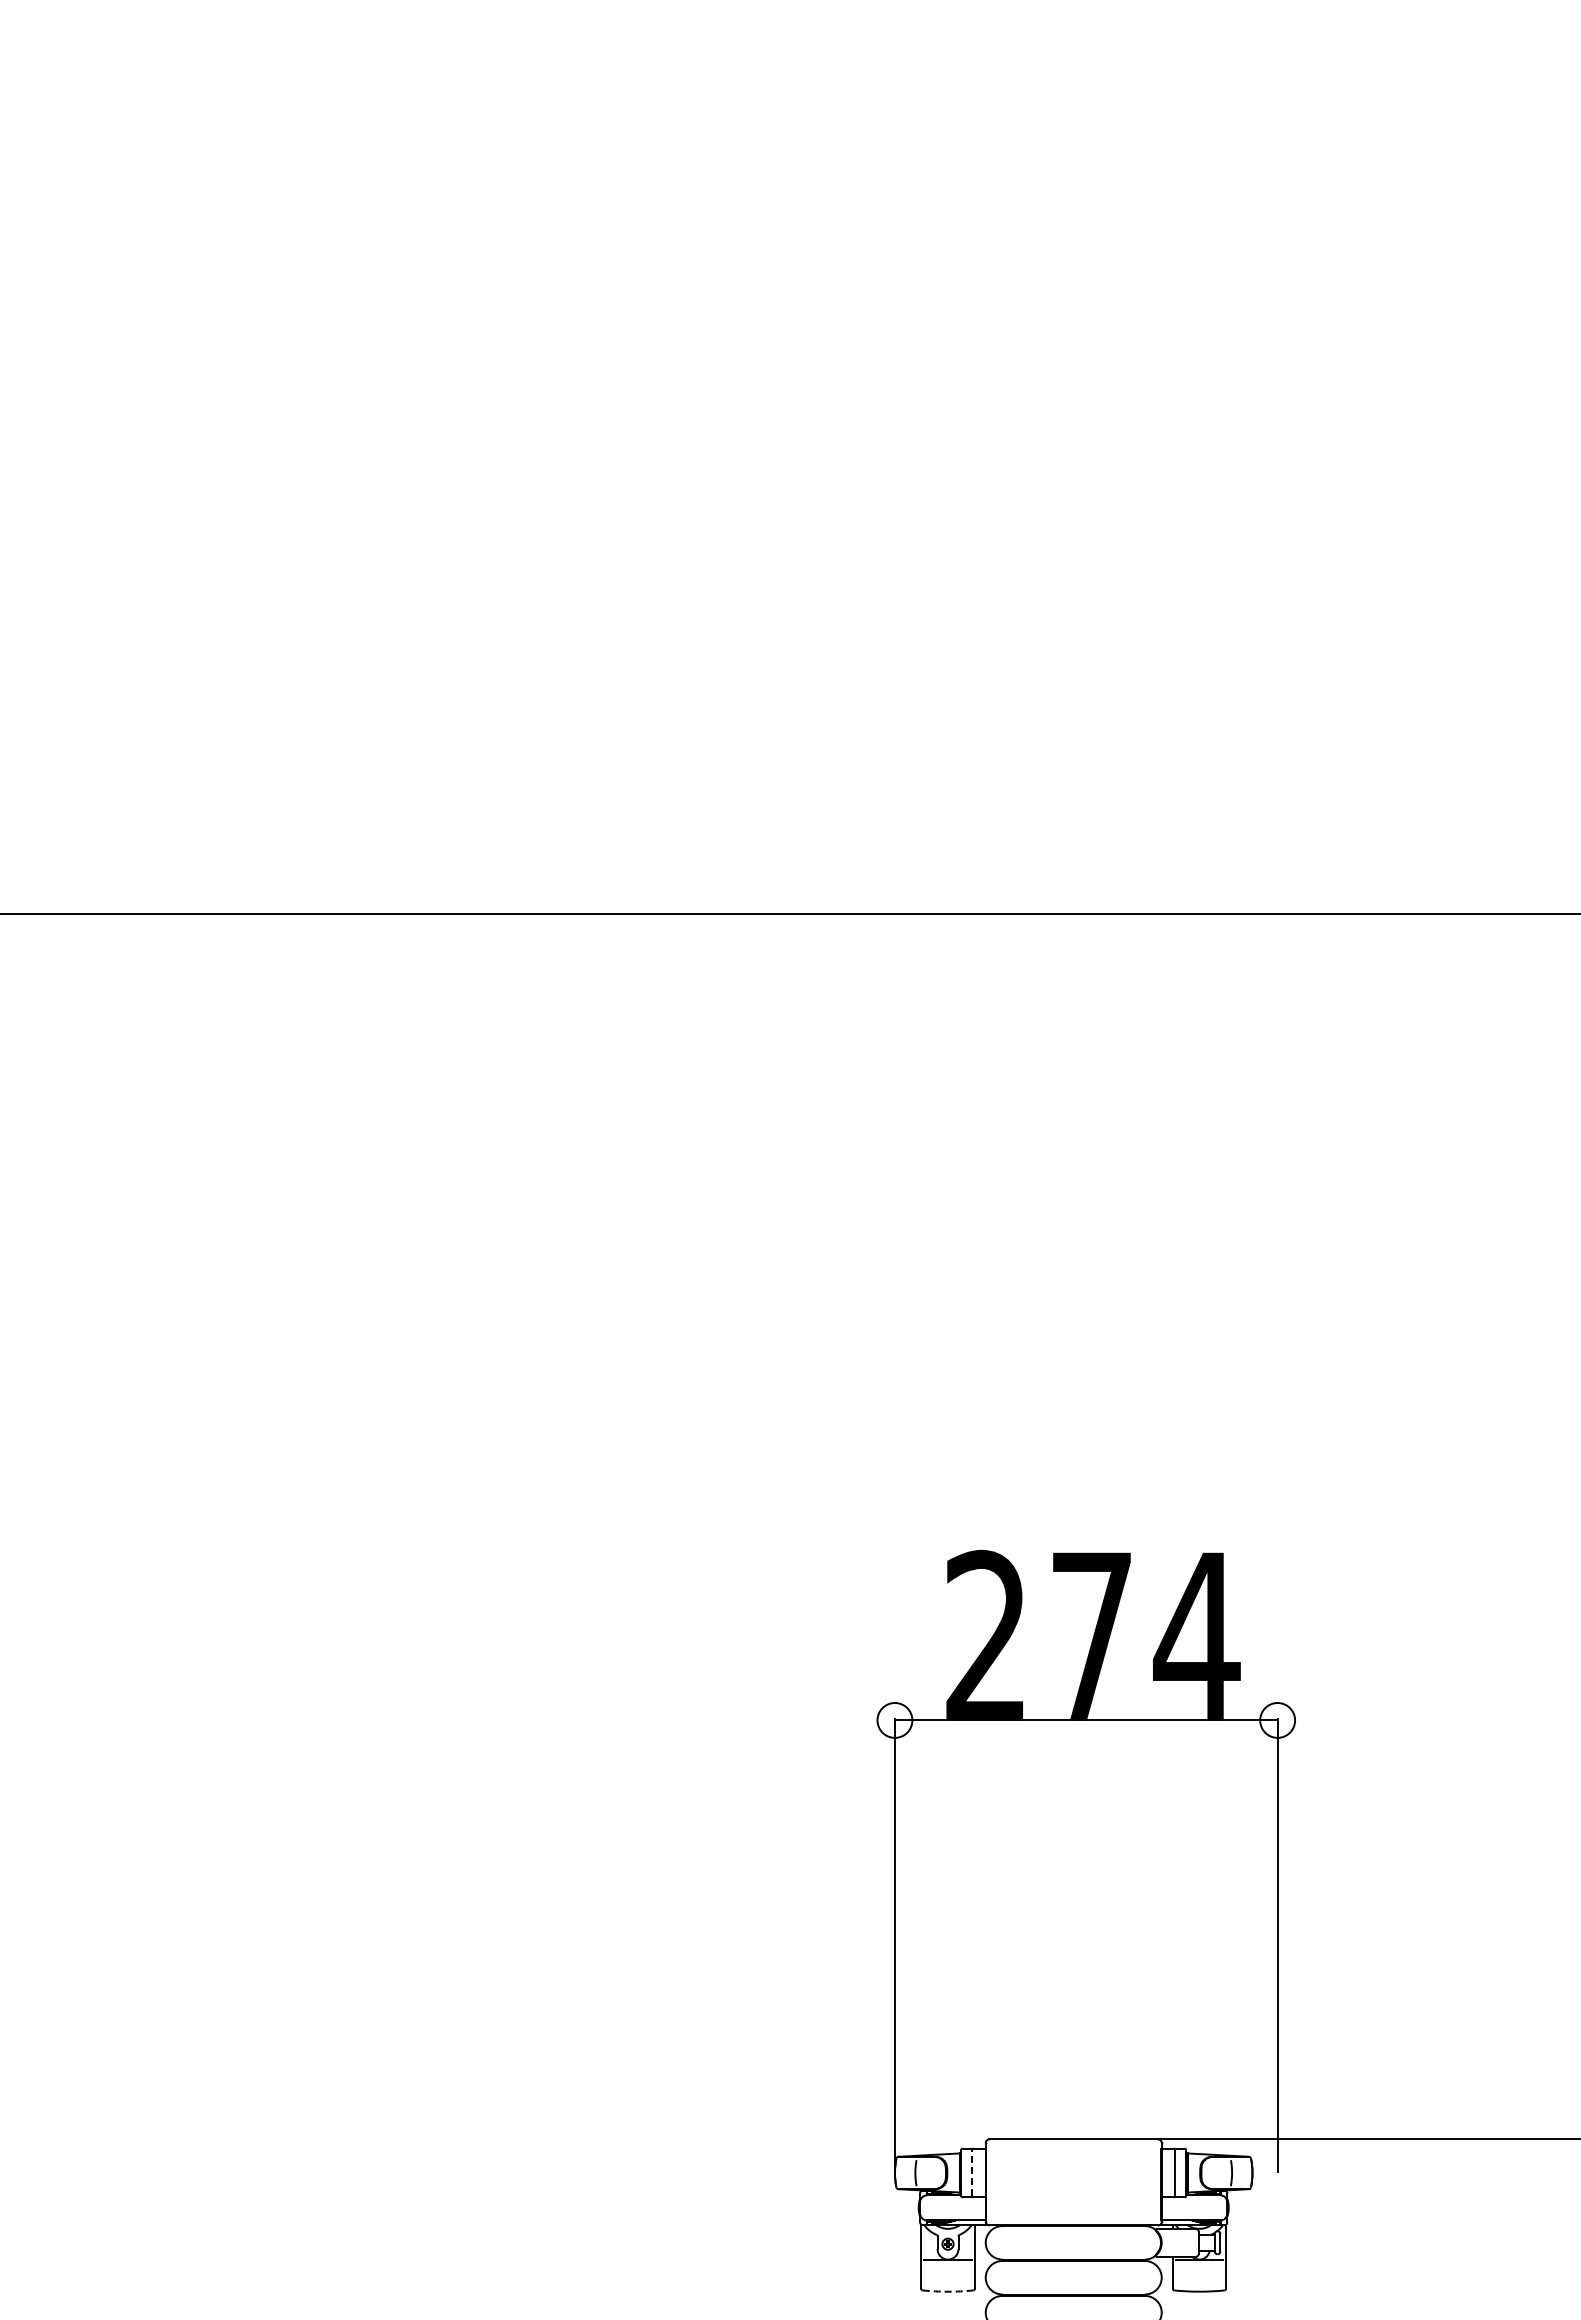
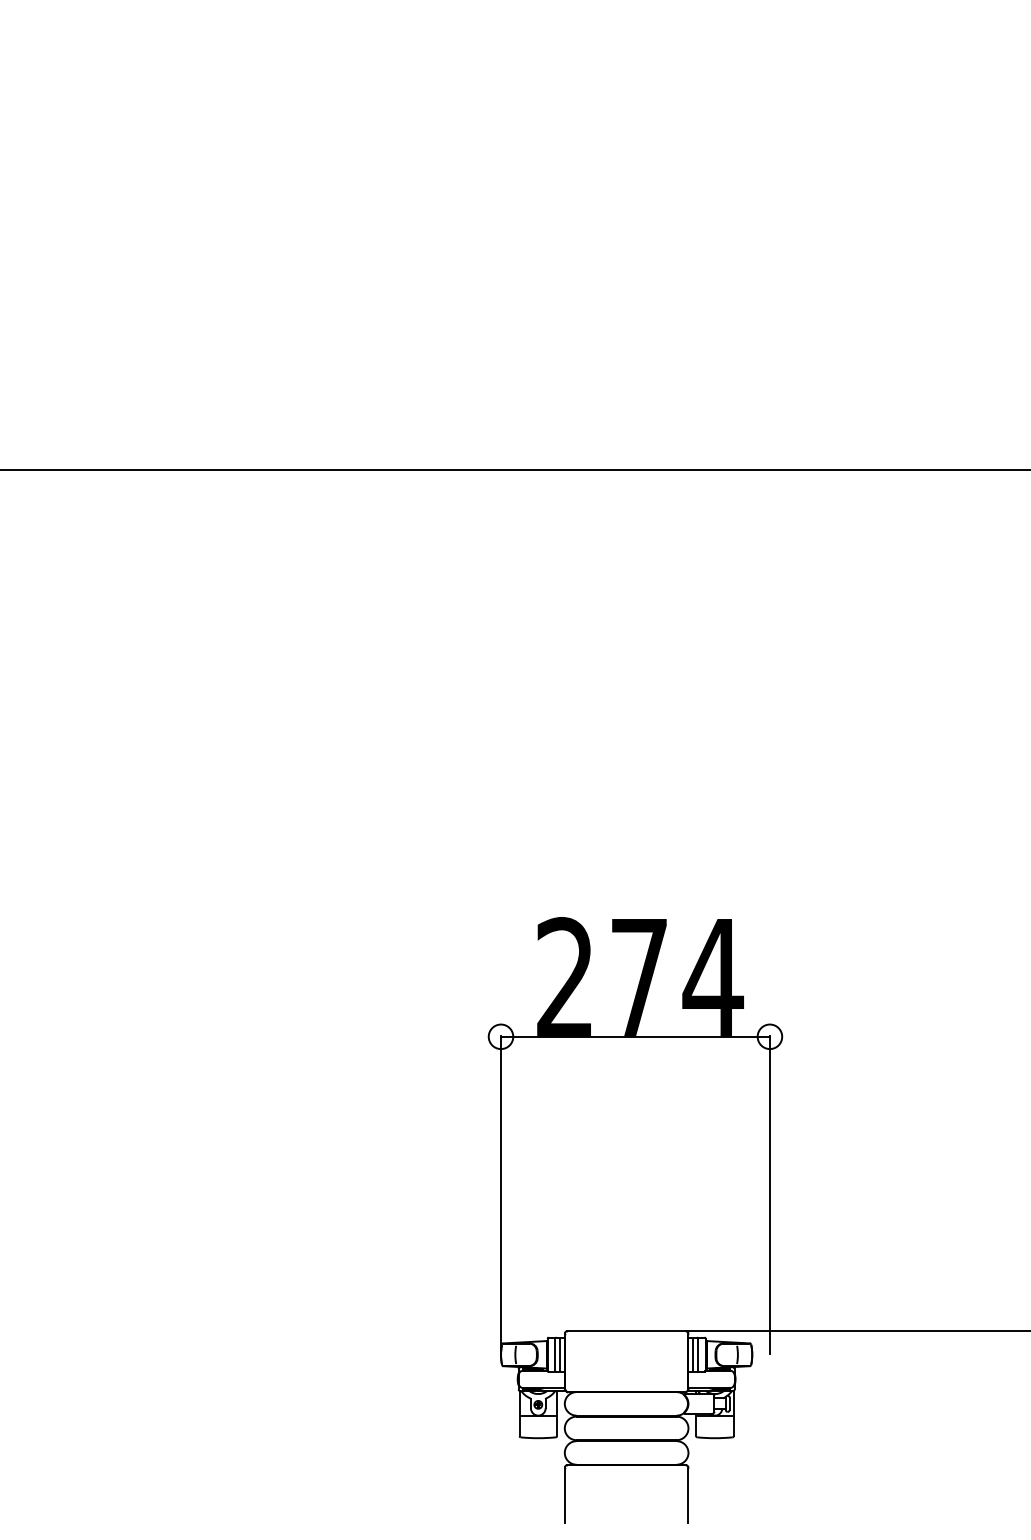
line: (972, 2172) -> (555, 1354), dashed -> solid
line: (978, 2172) -> (559, 1354), added
line: (1168, 2172) -> (693, 1354), added
arc: (948, 2291) -> (538, 1438), dashed -> solid

